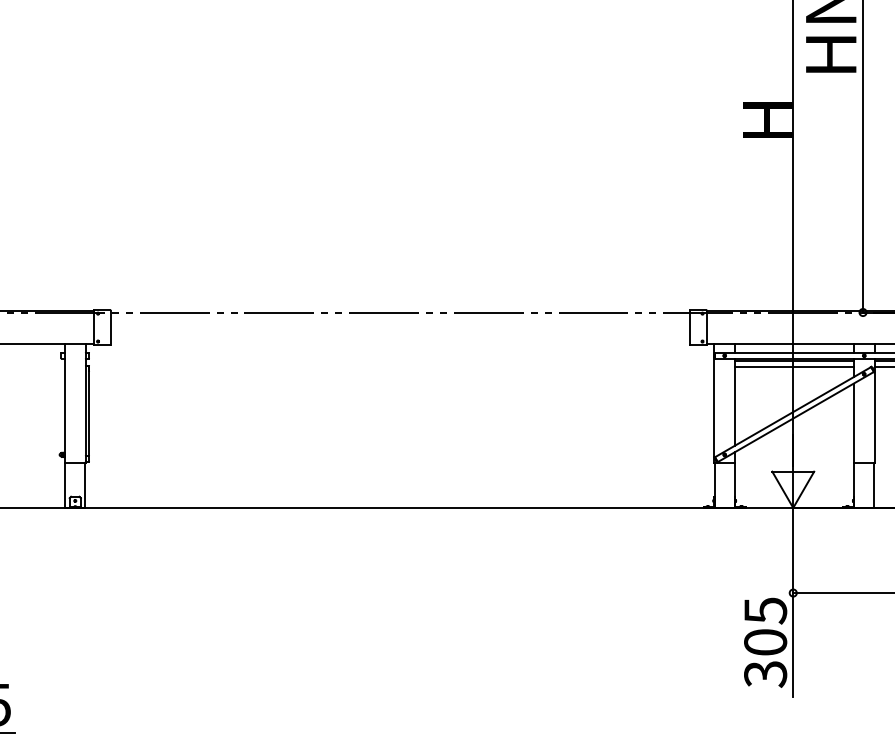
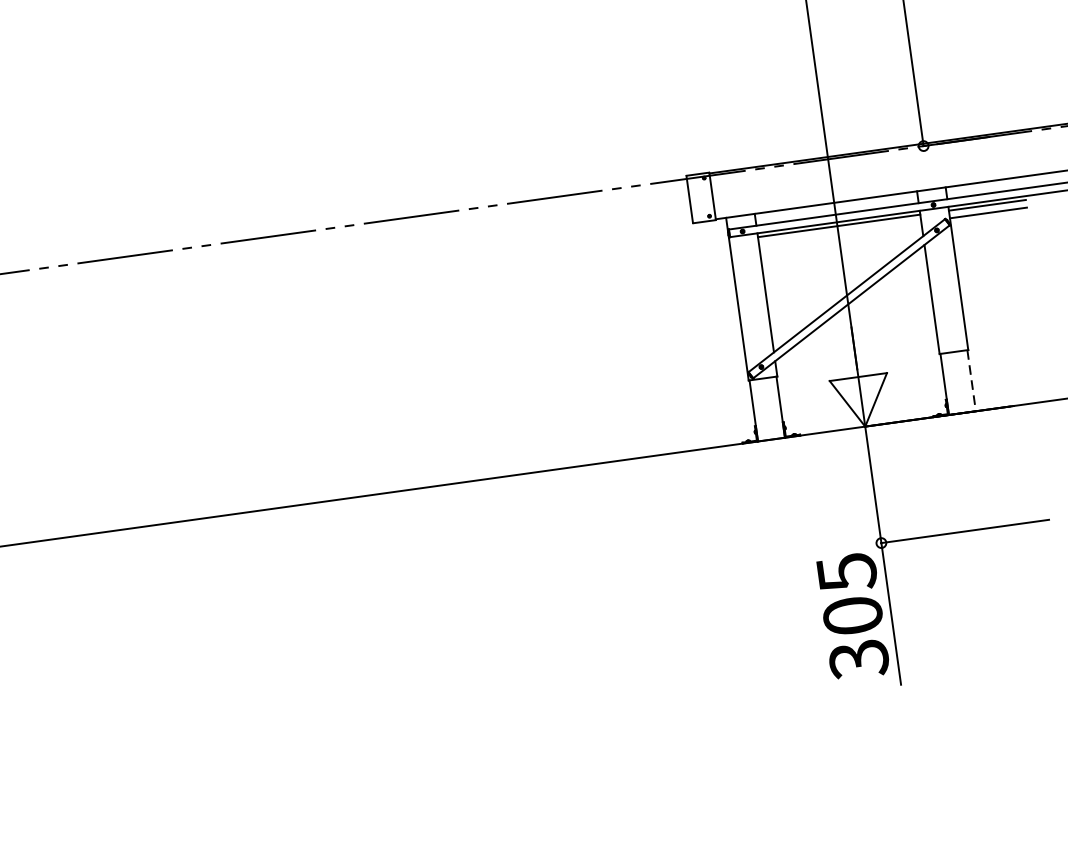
line: (794, 366) -> (840, 232), removed
line: (874, 486) -> (972, 381), solid -> dashed

